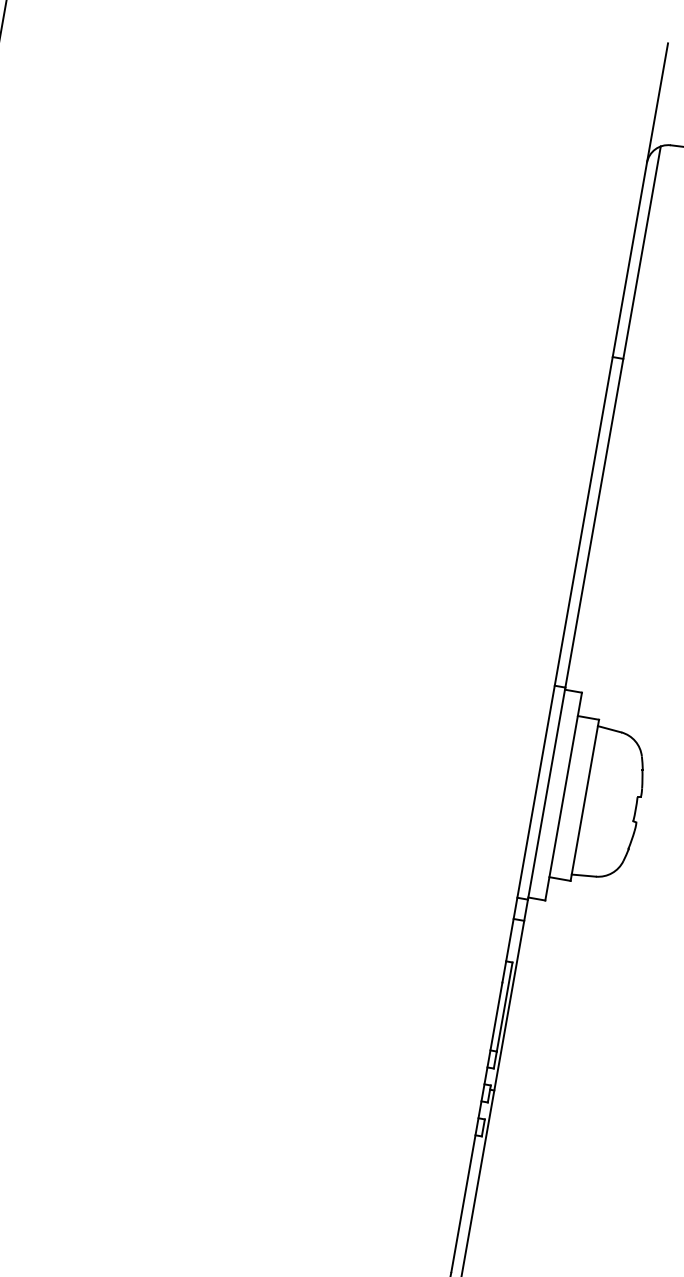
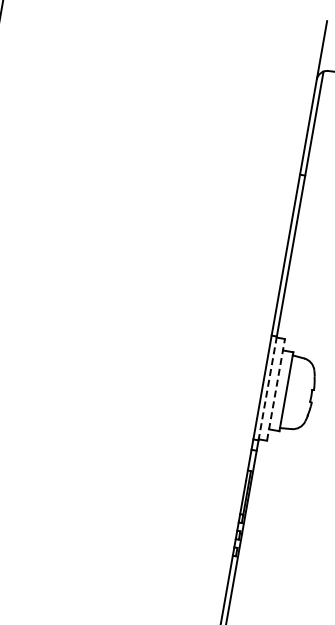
line: (546, 793) -> (267, 388), solid -> dashed
line: (564, 795) -> (276, 389), solid -> dashed

